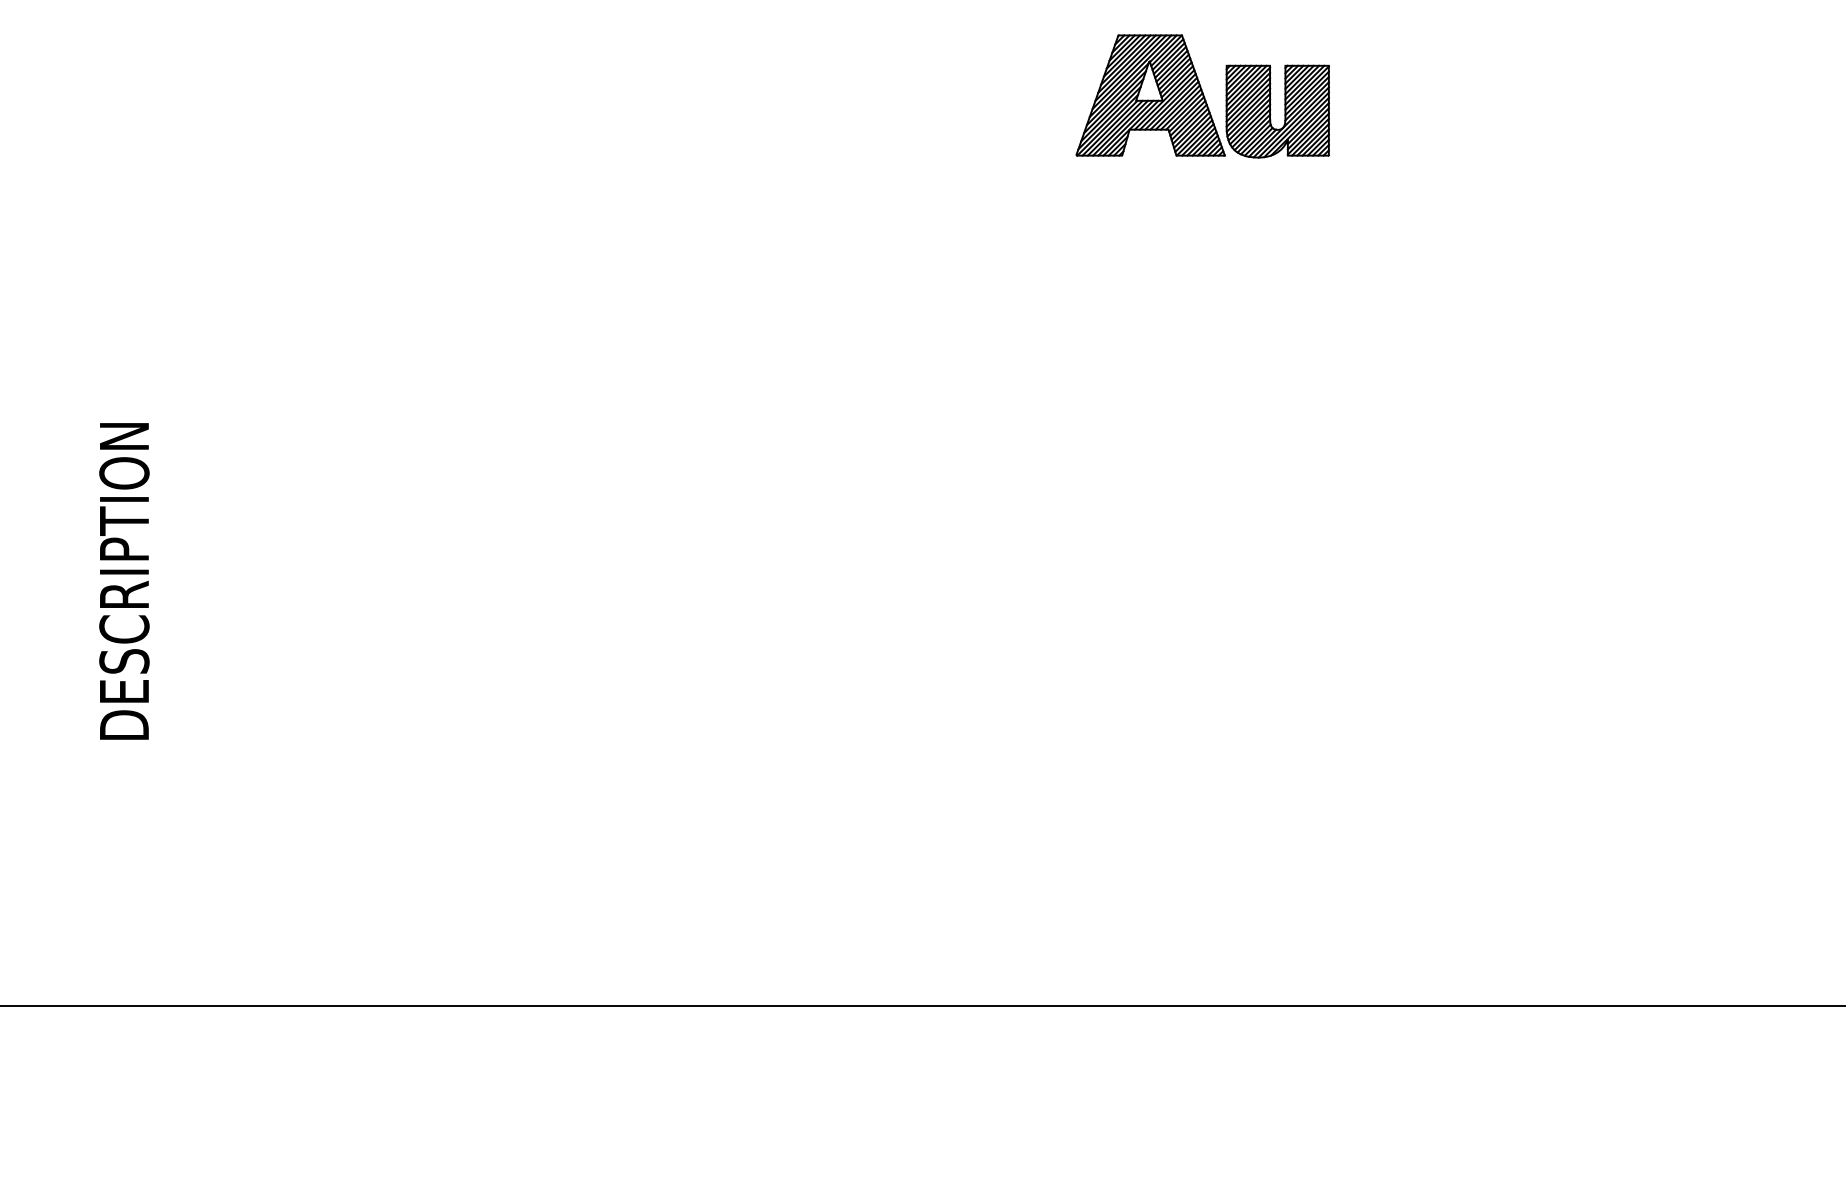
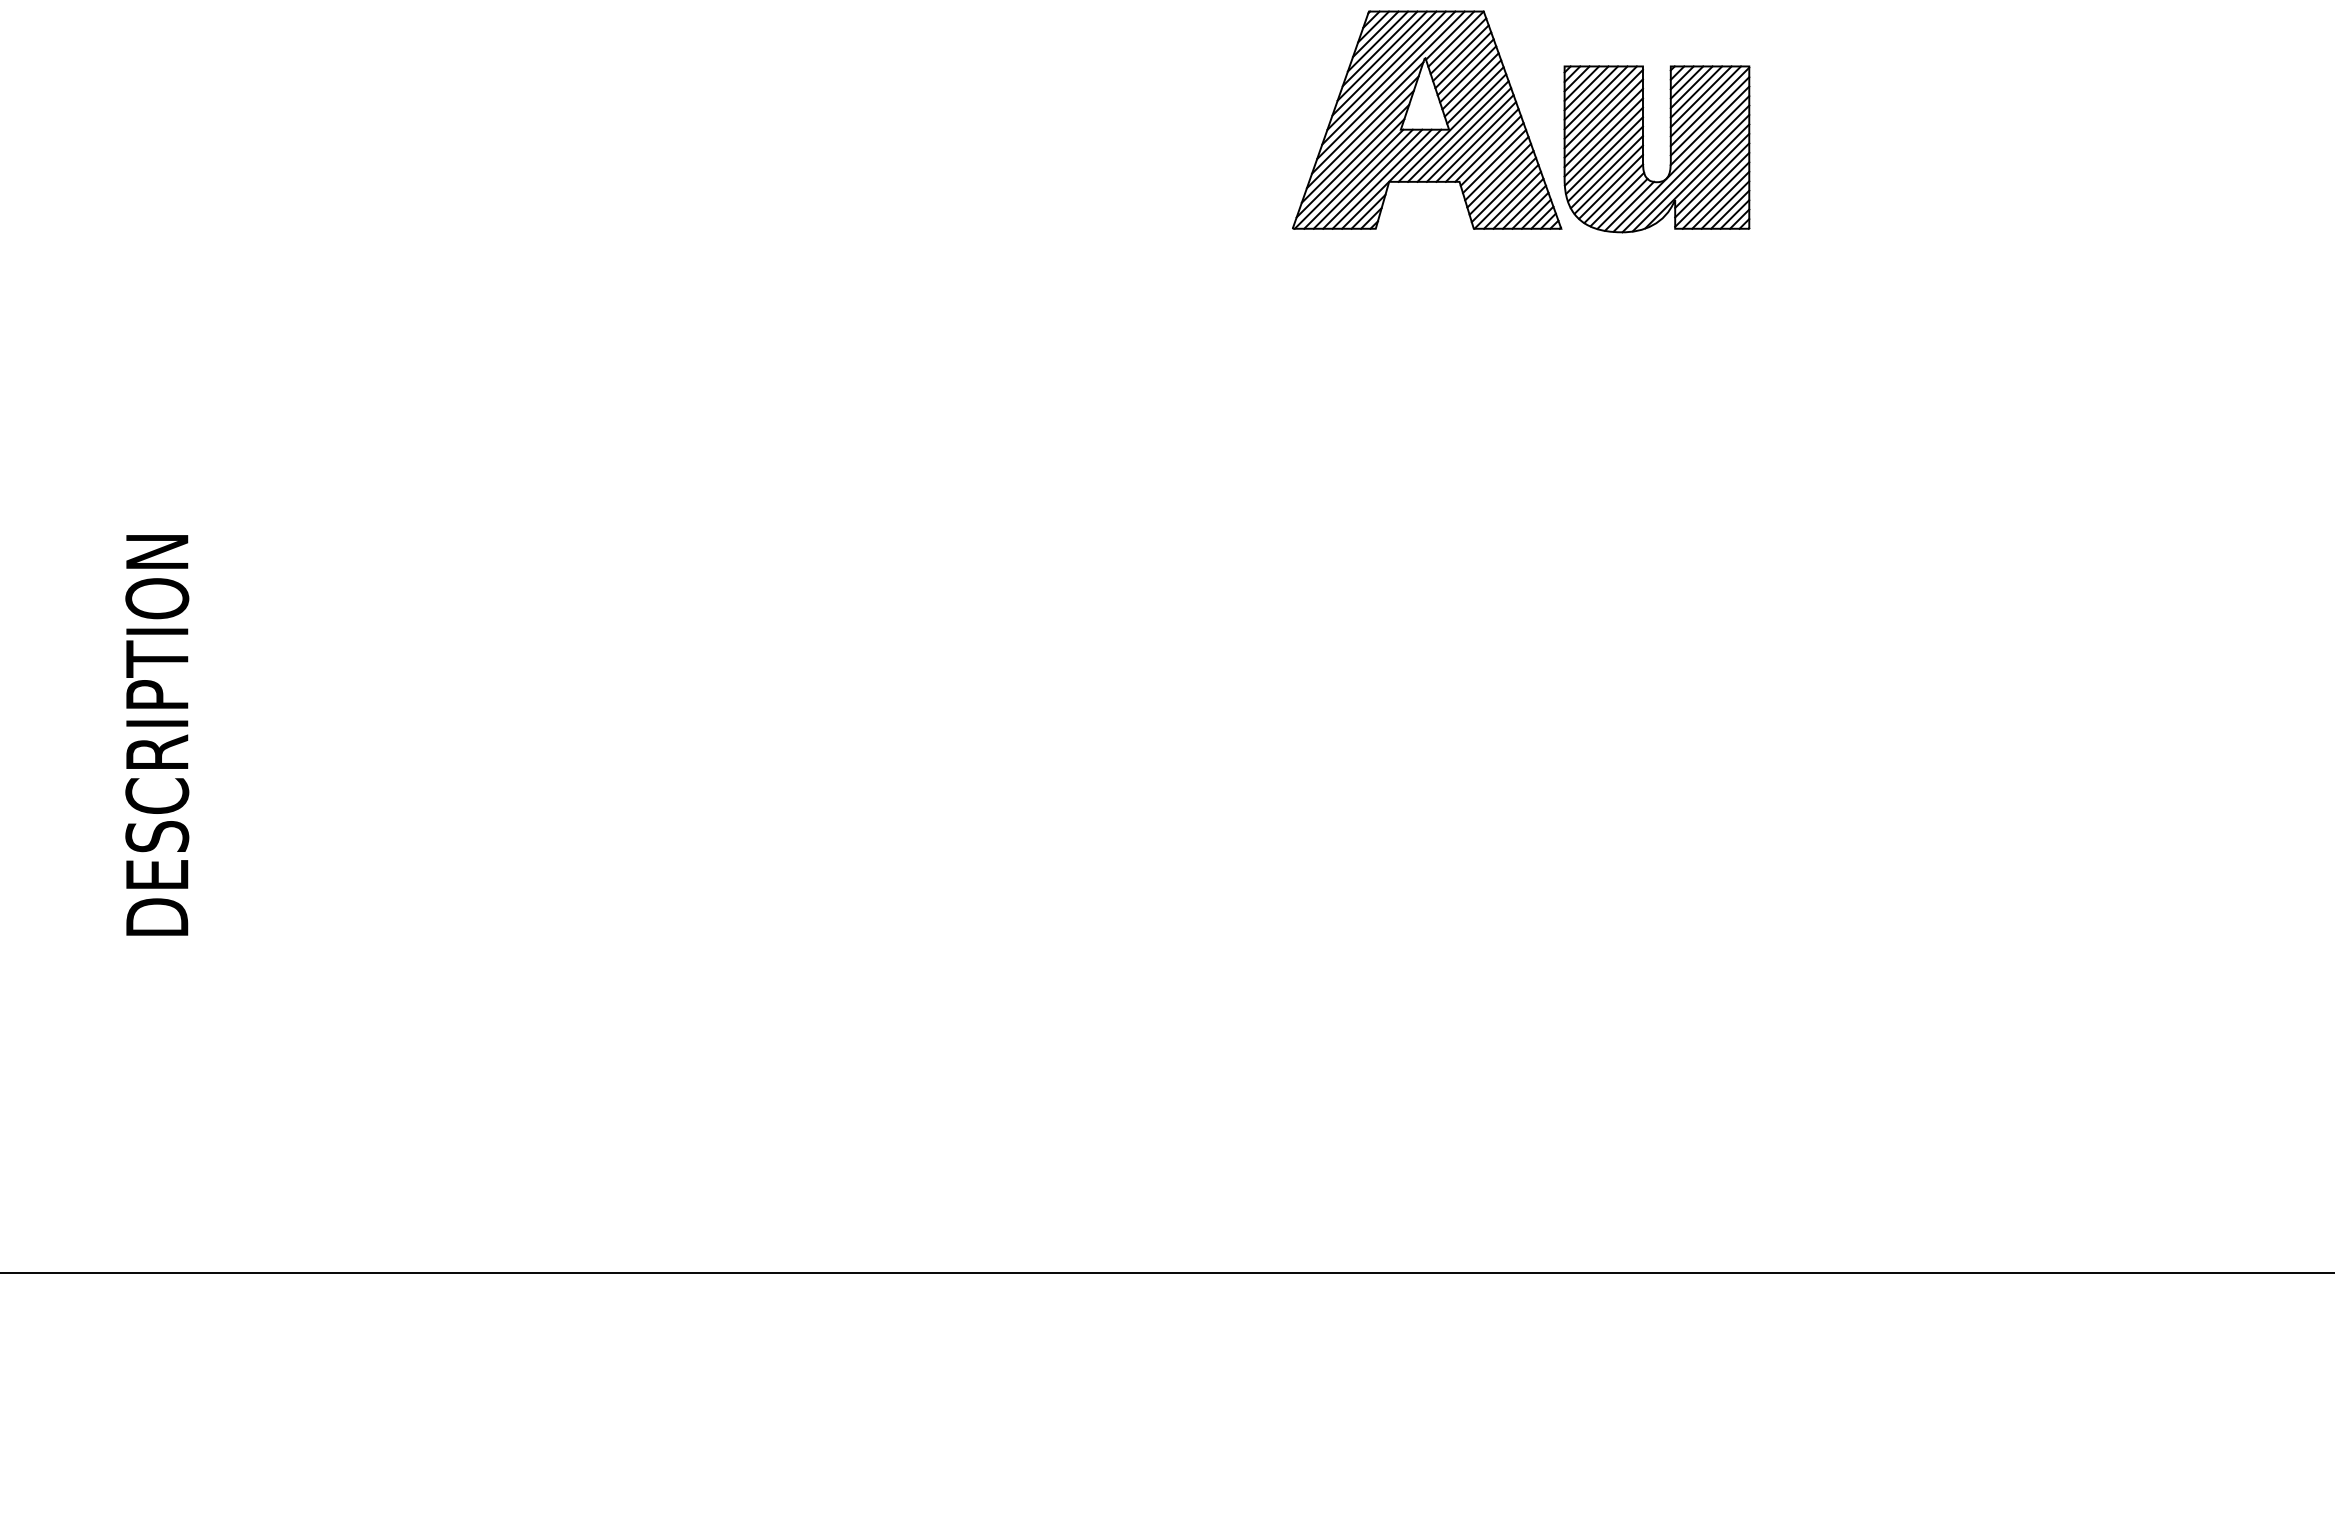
part: (1202, 96) -> (1521, 121), size x1.43

